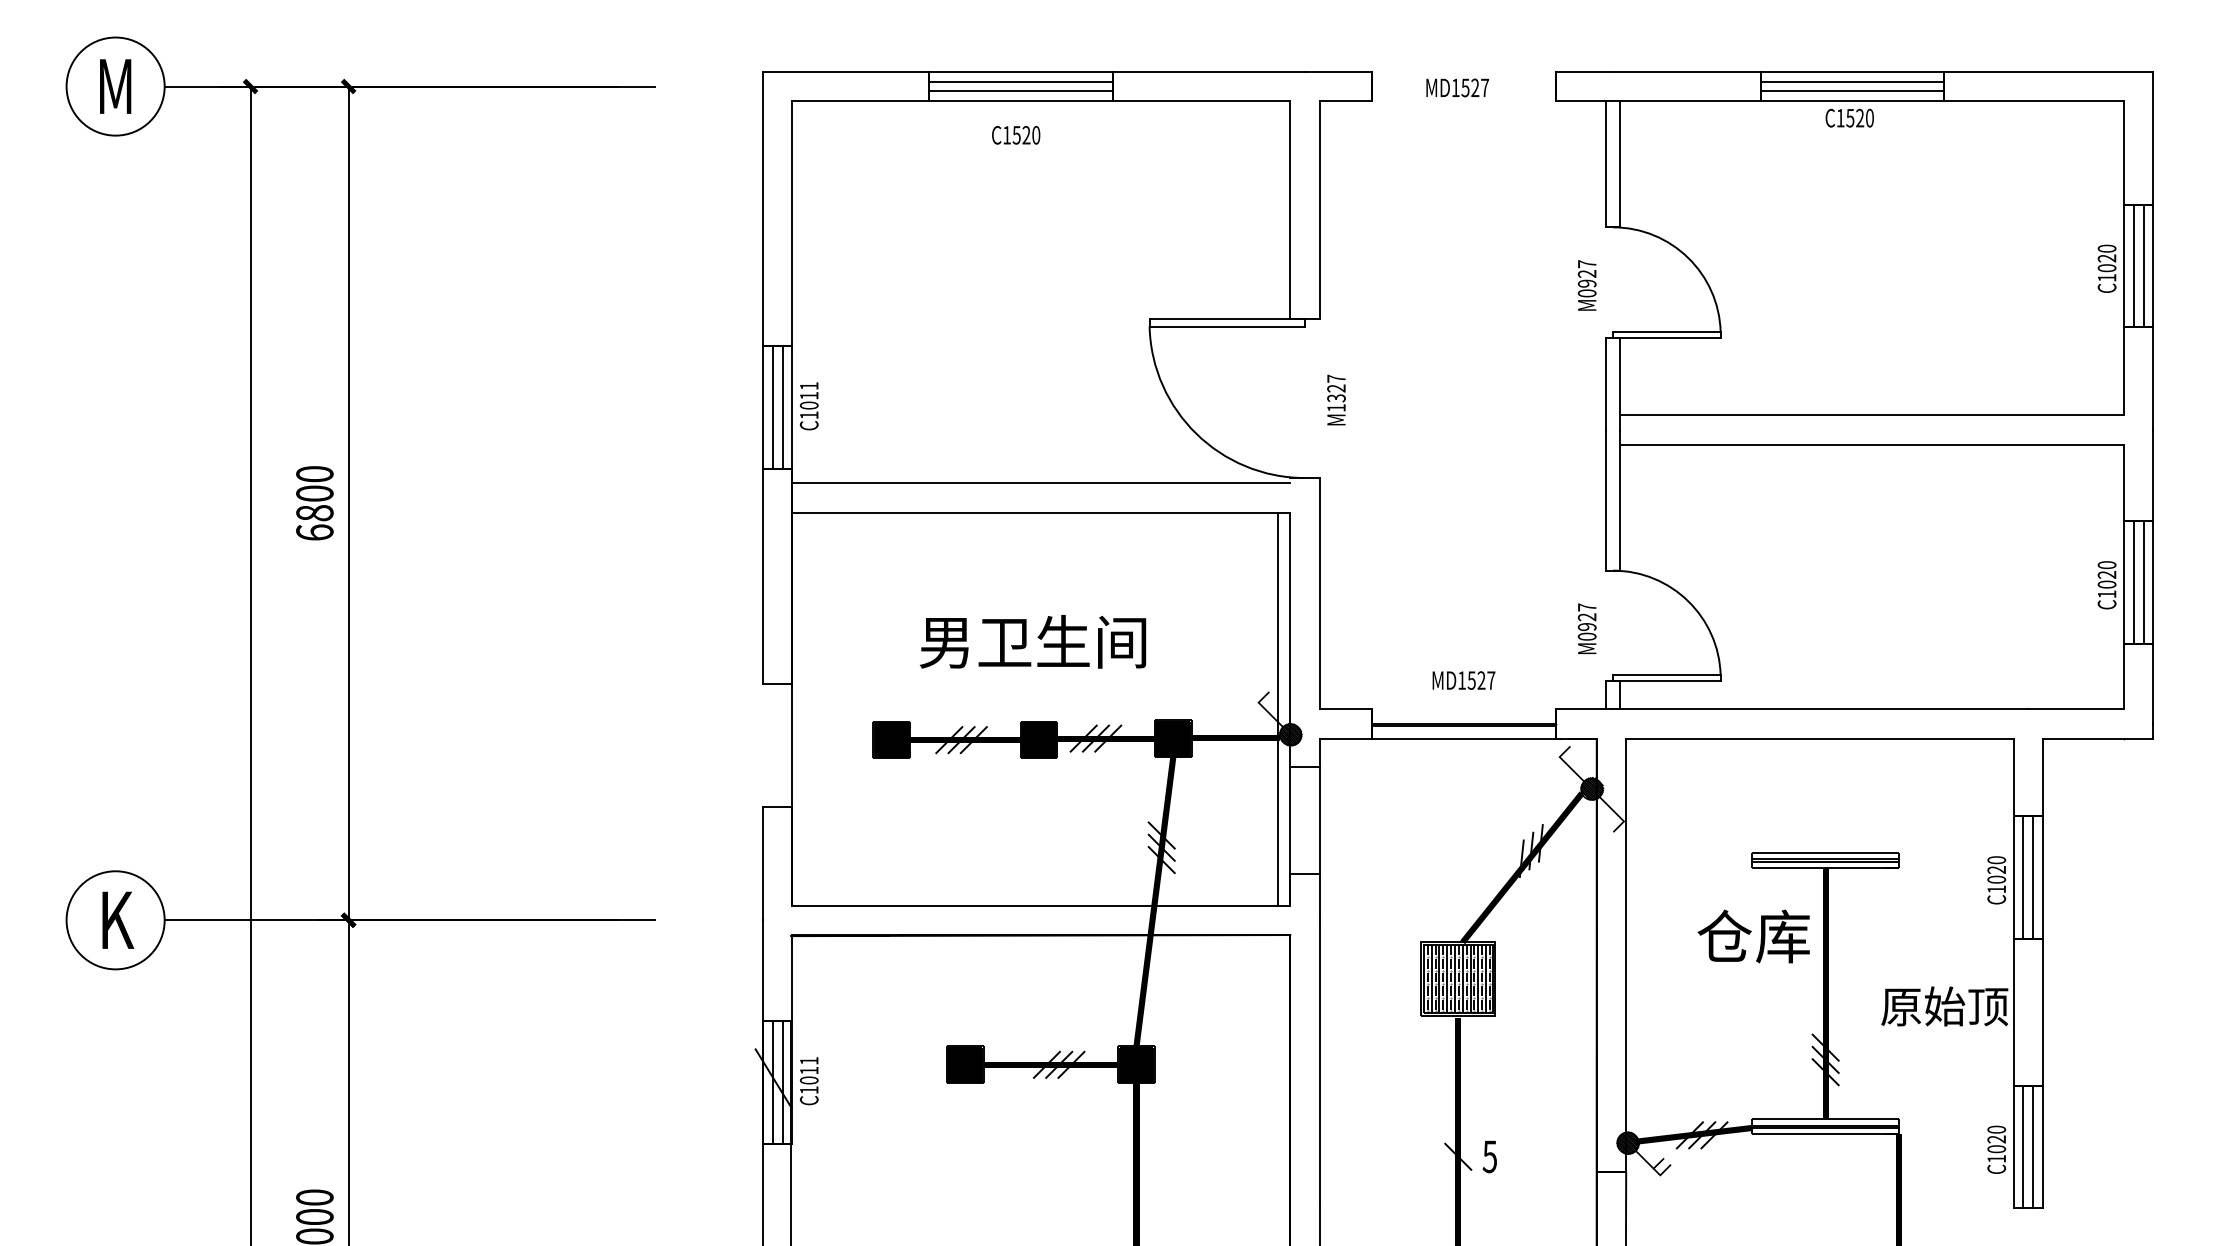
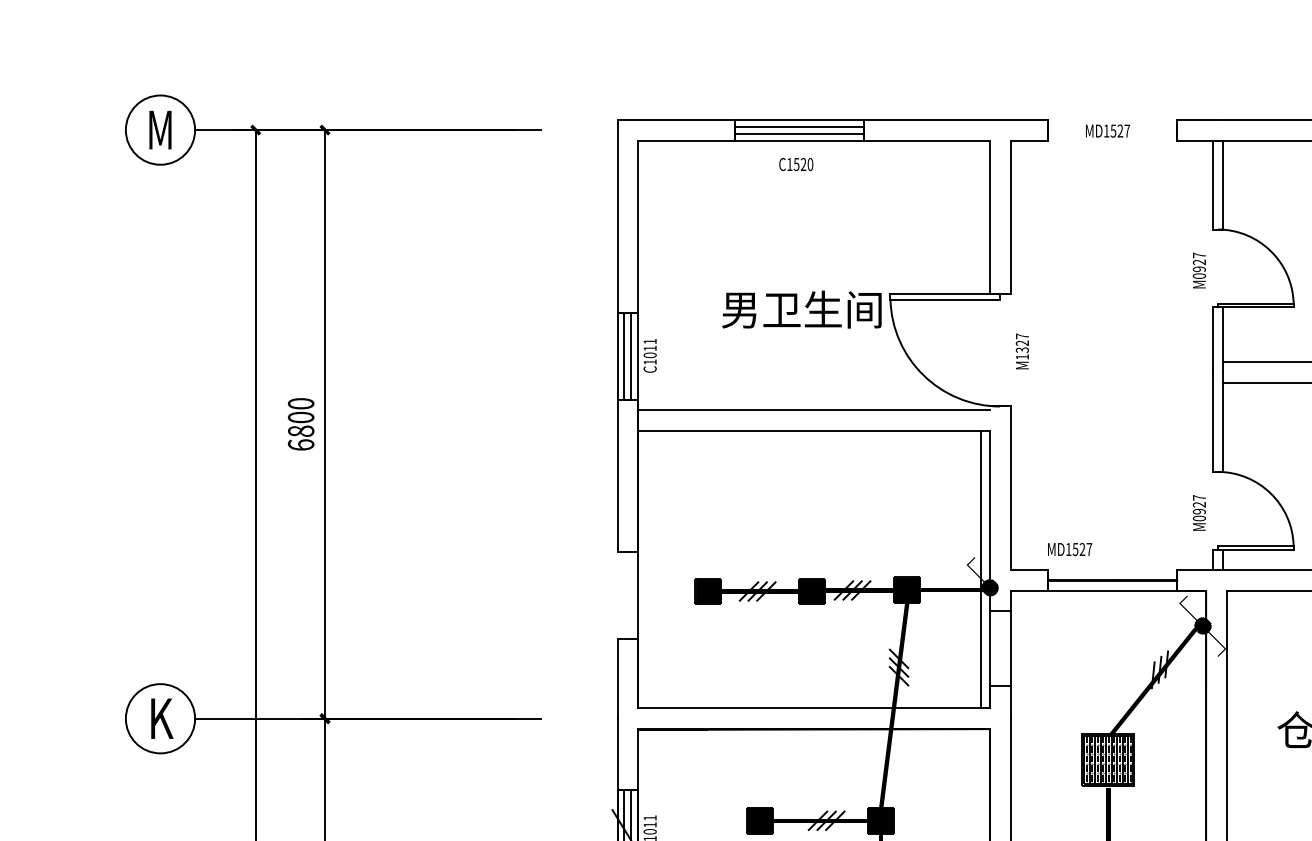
text: (1033, 641) -> (802, 309), moved
text: (1463, 680) -> (1069, 549), moved

